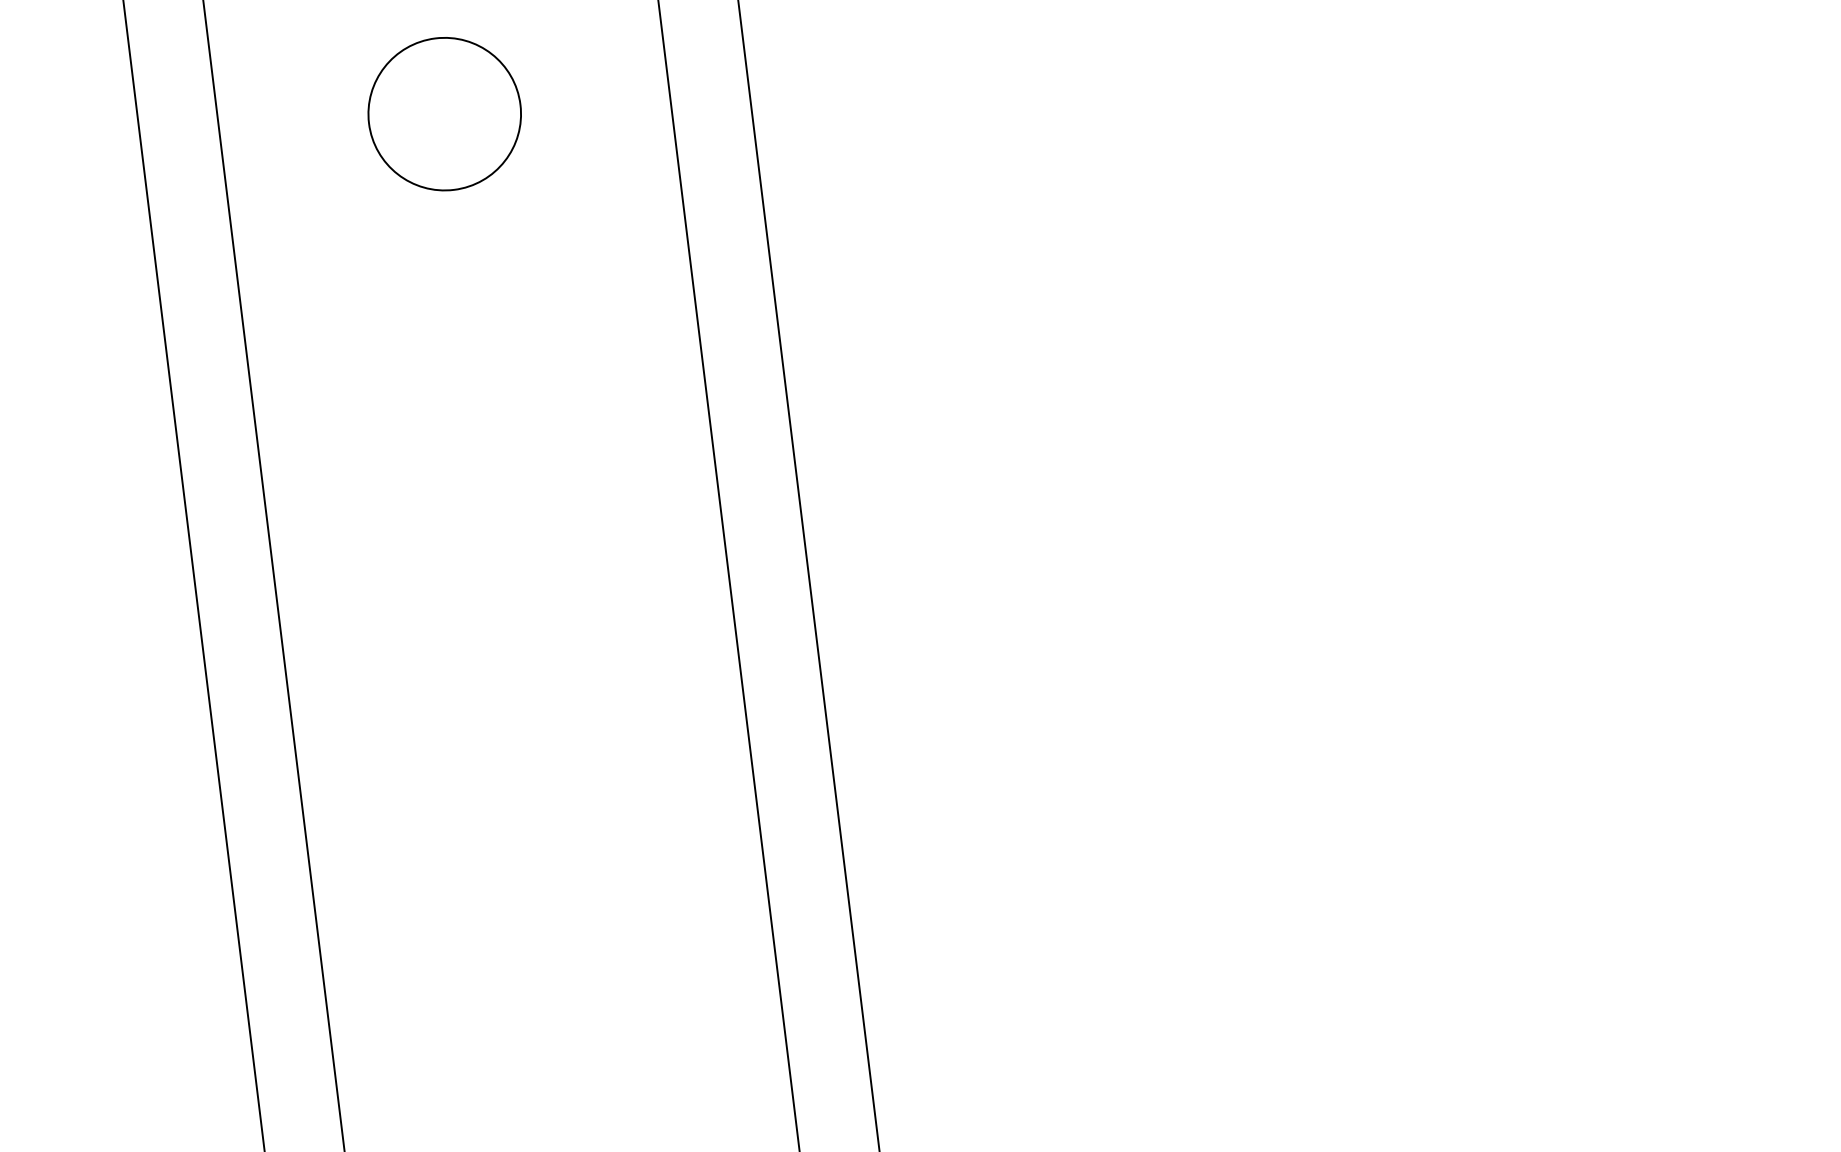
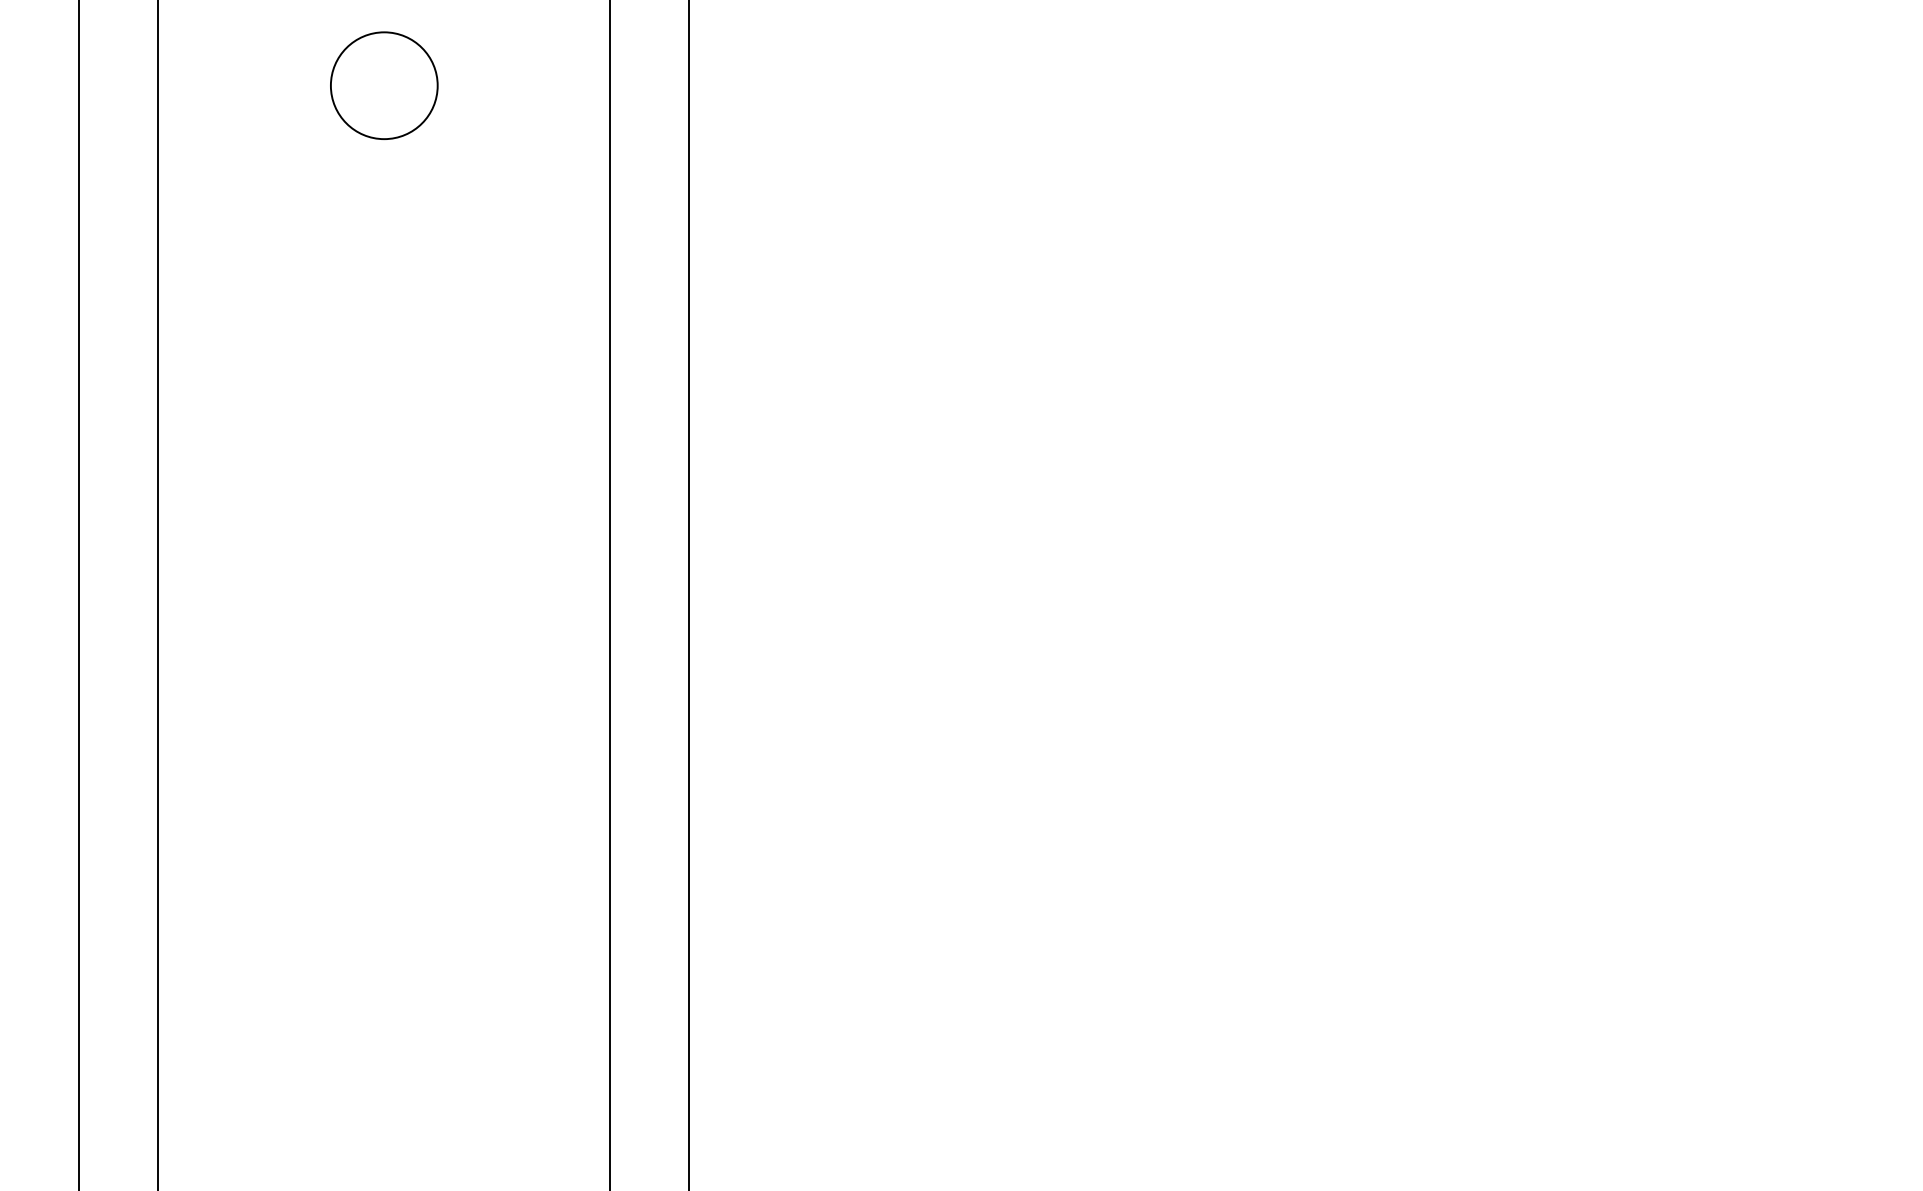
circle: (444, 113) -> (384, 85), size x0.7

